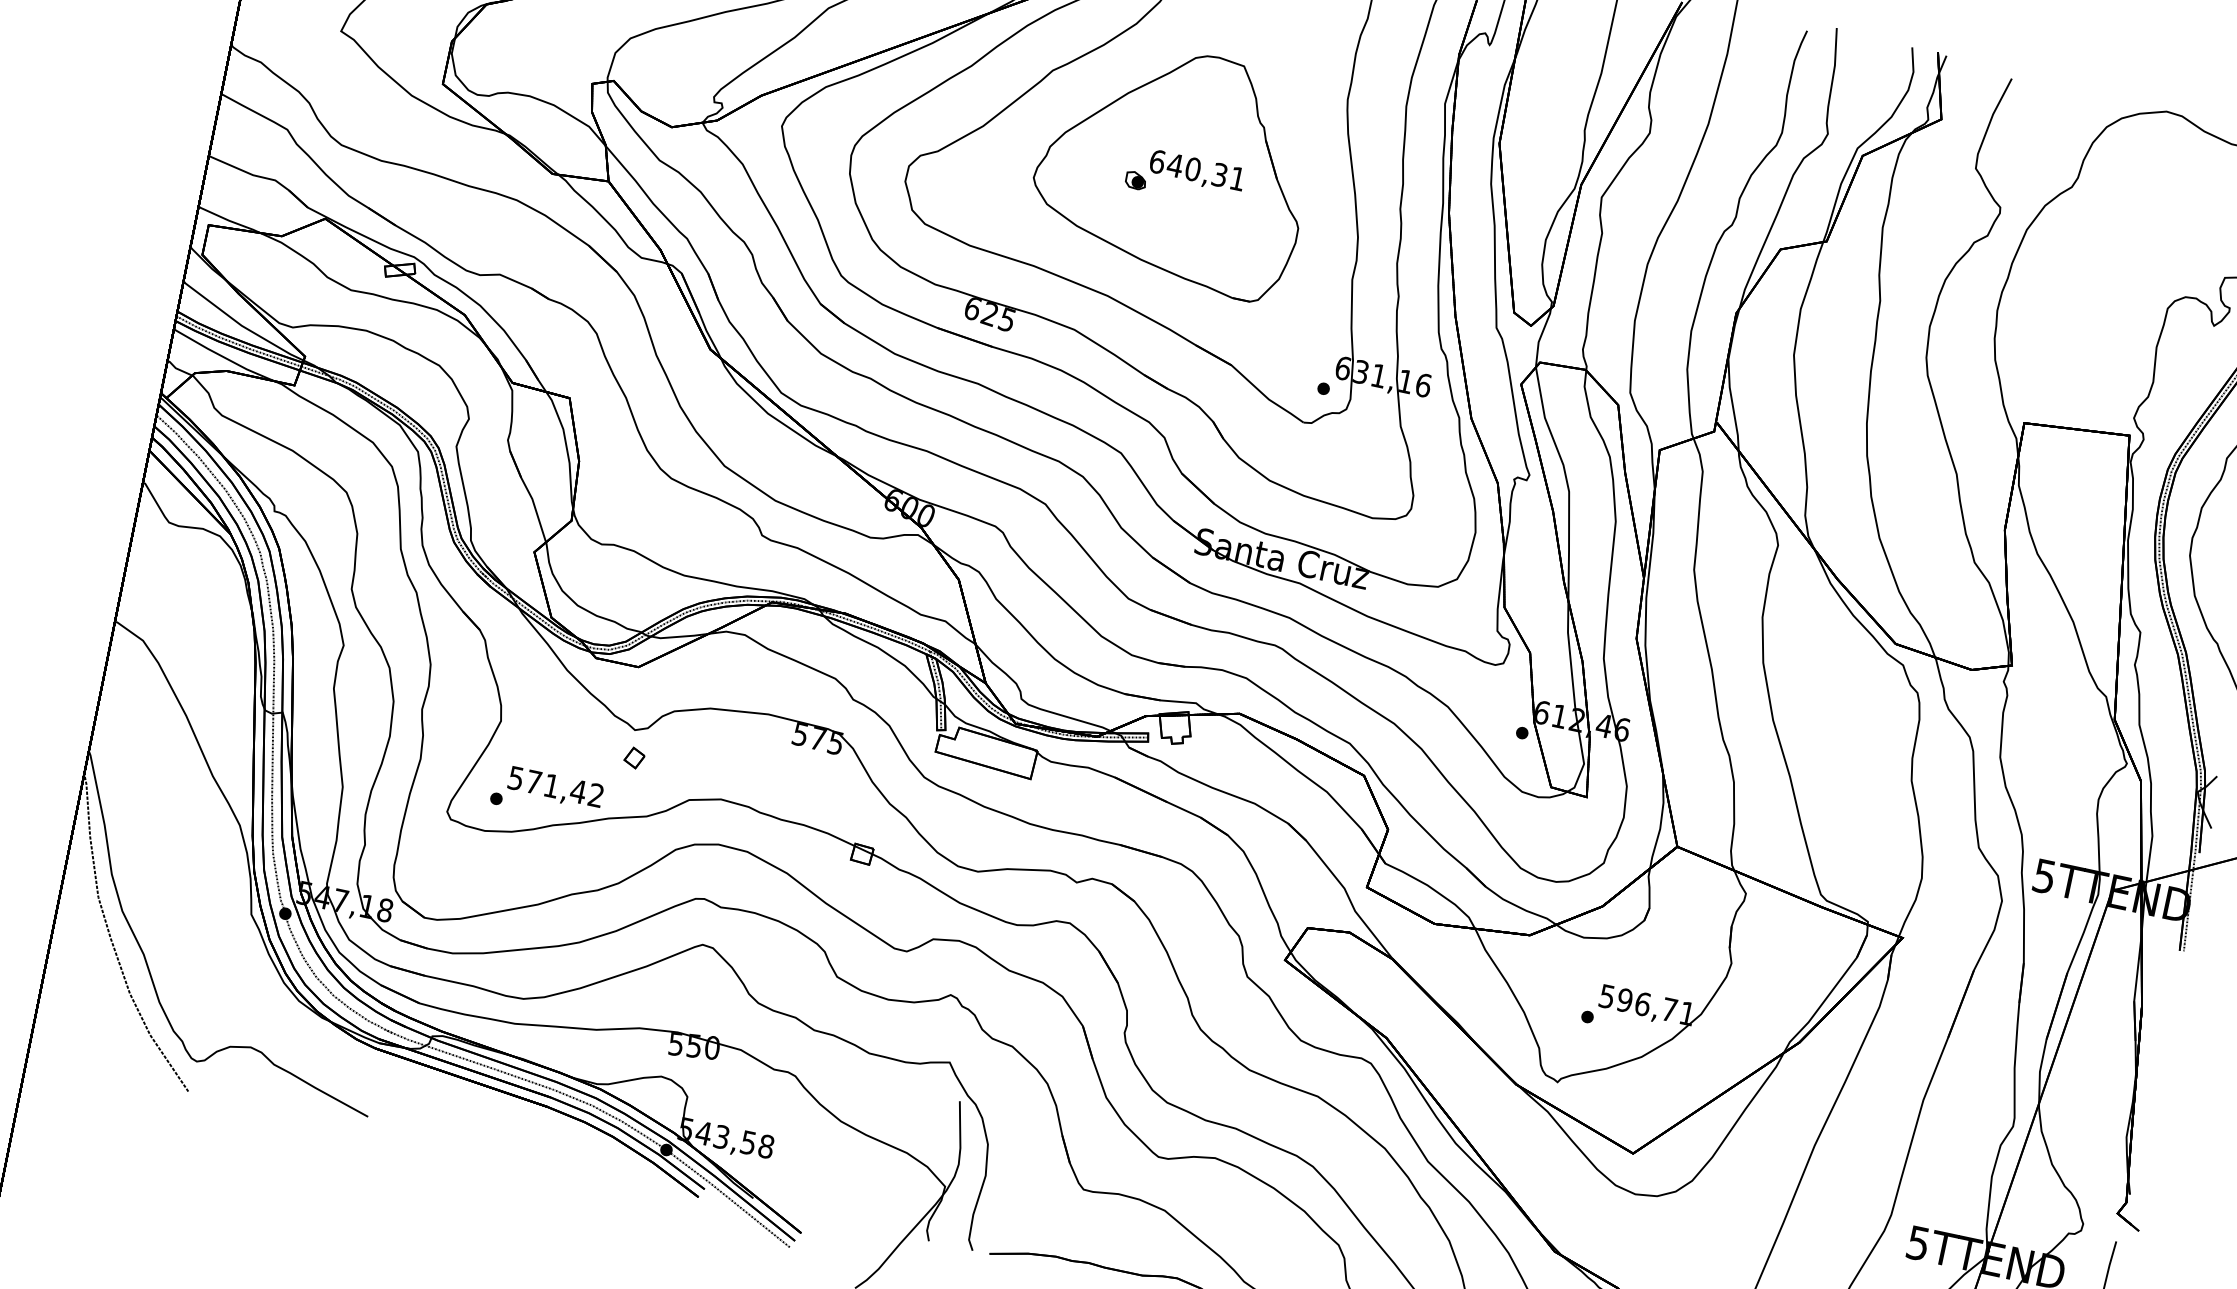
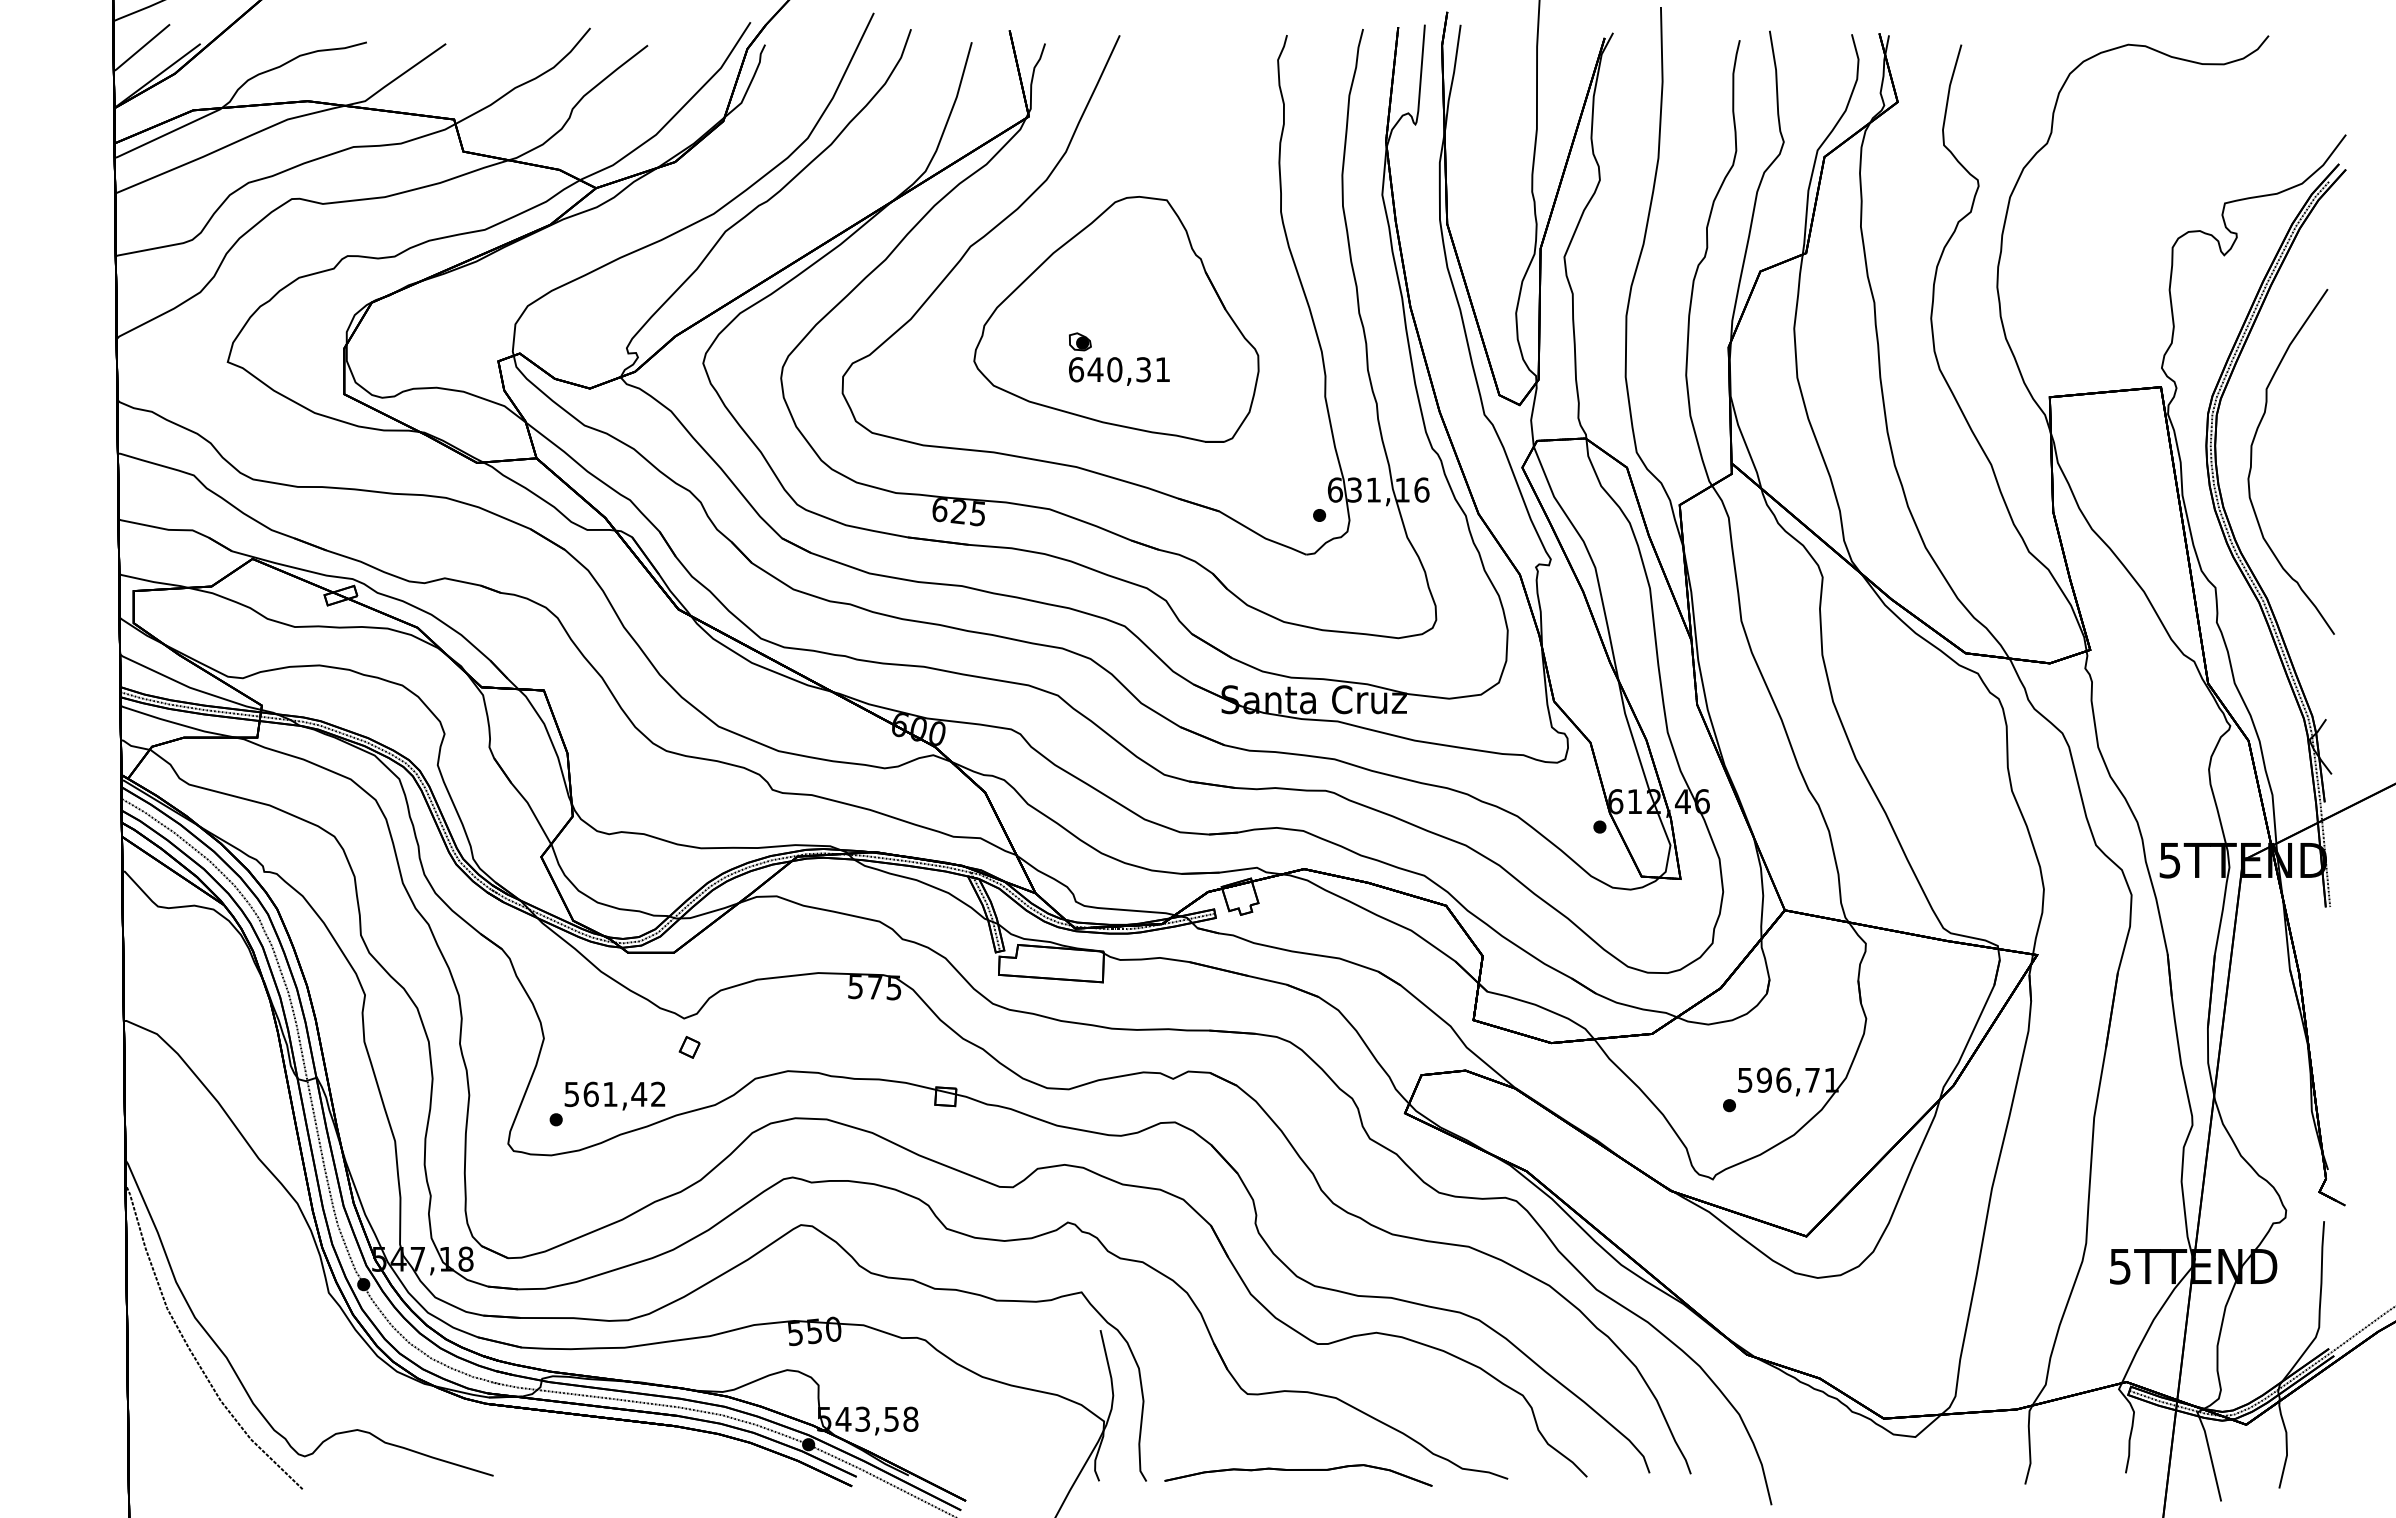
text: (1197, 171) -> (1119, 371), moved
text: (533, 782) -> (590, 1094), 571,42 -> 561,42

